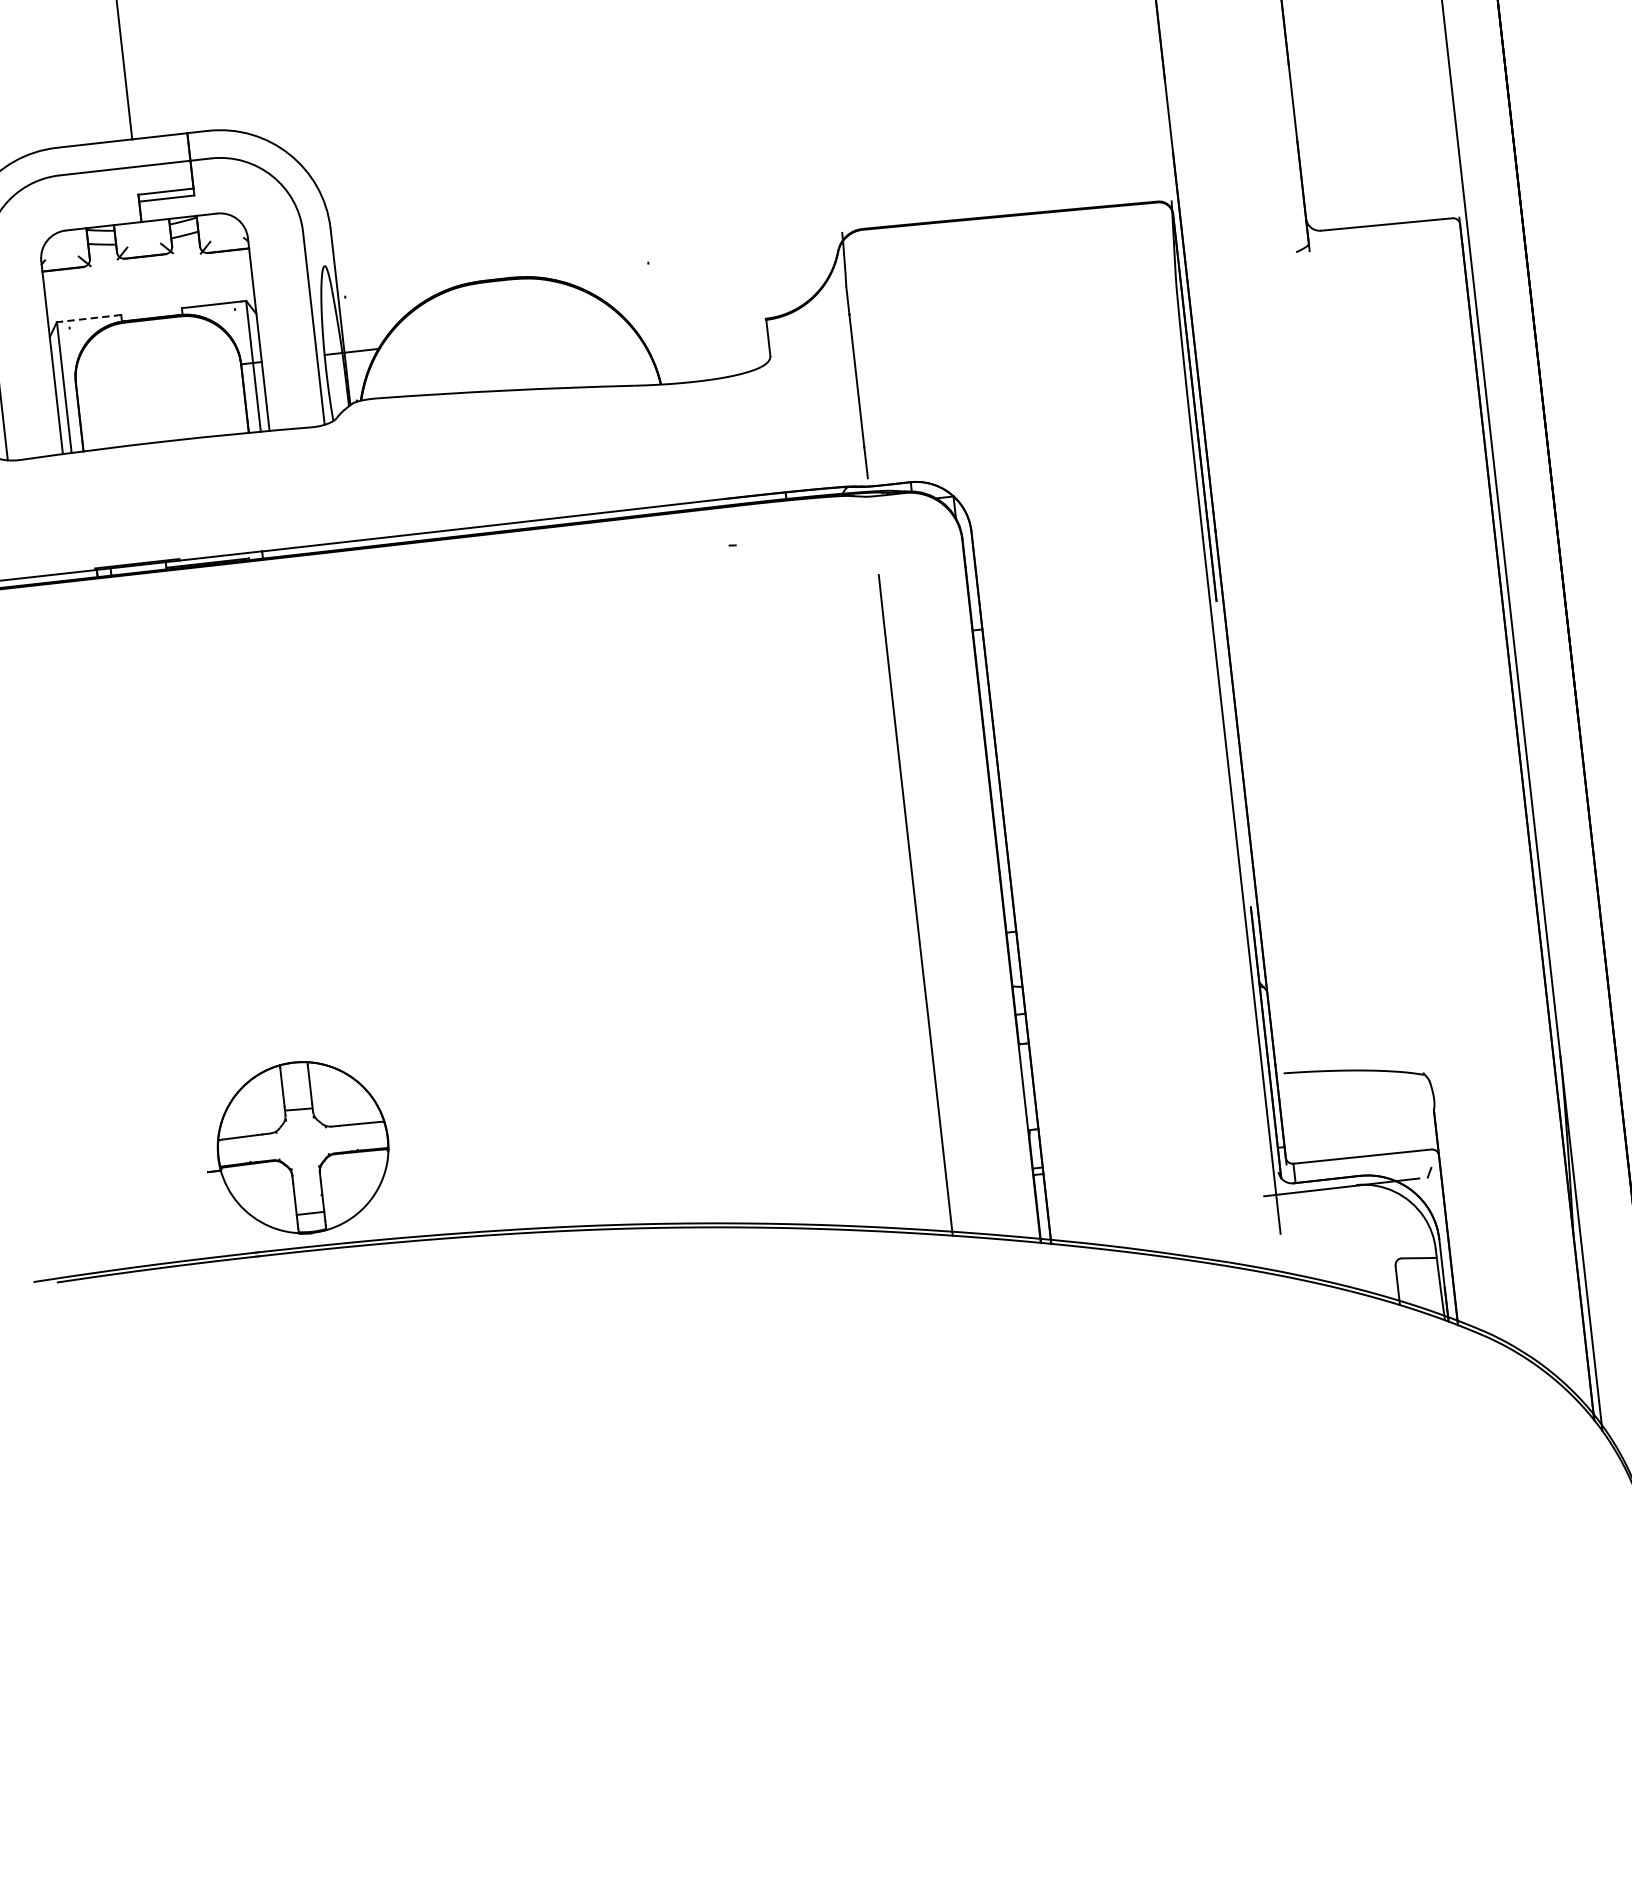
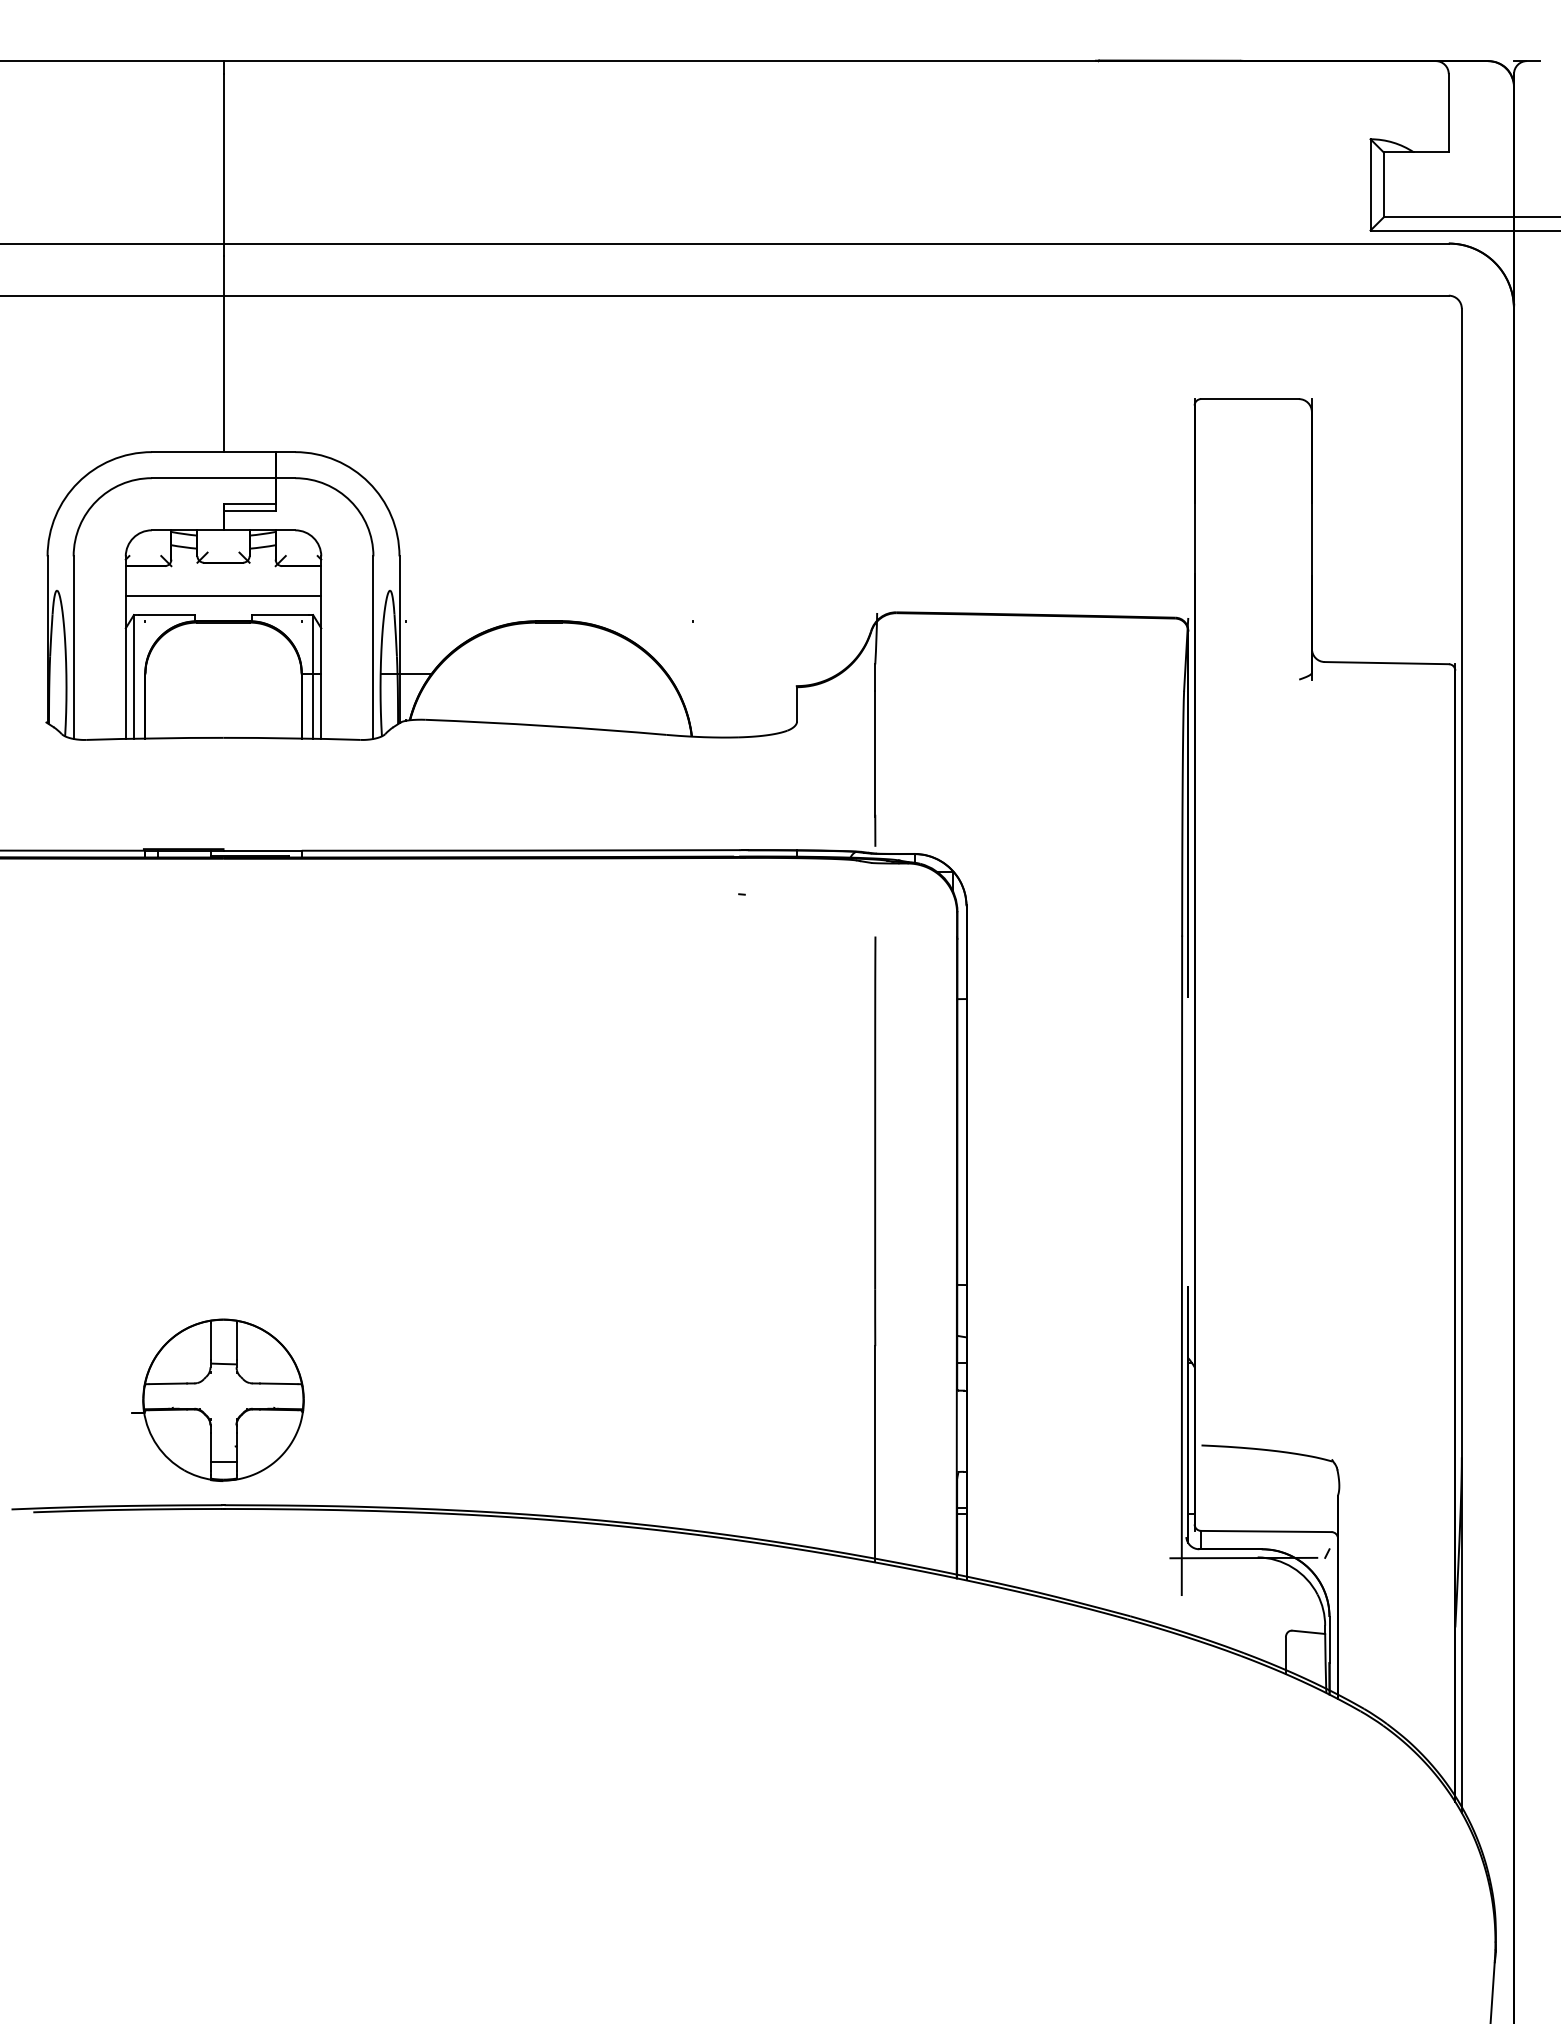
line: (149, 290) -> (223, 595), added
line: (91, 318) -> (166, 615), dashed -> solid
part: (296, 1147) -> (217, 1399), moved

